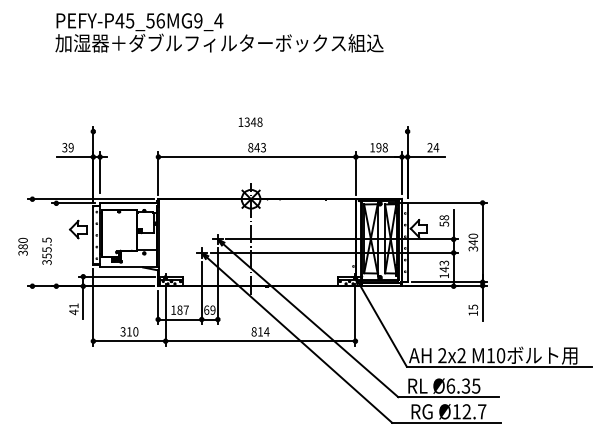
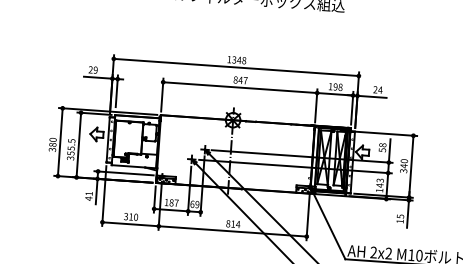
line: (250, 131) -> (236, 67), added
text: (263, 147) -> (245, 80), 843 -> 847
text: (64, 148) -> (90, 70), 39 -> 29
line: (32, 242) -> (60, 142), added
line: (56, 244) -> (78, 144), added

